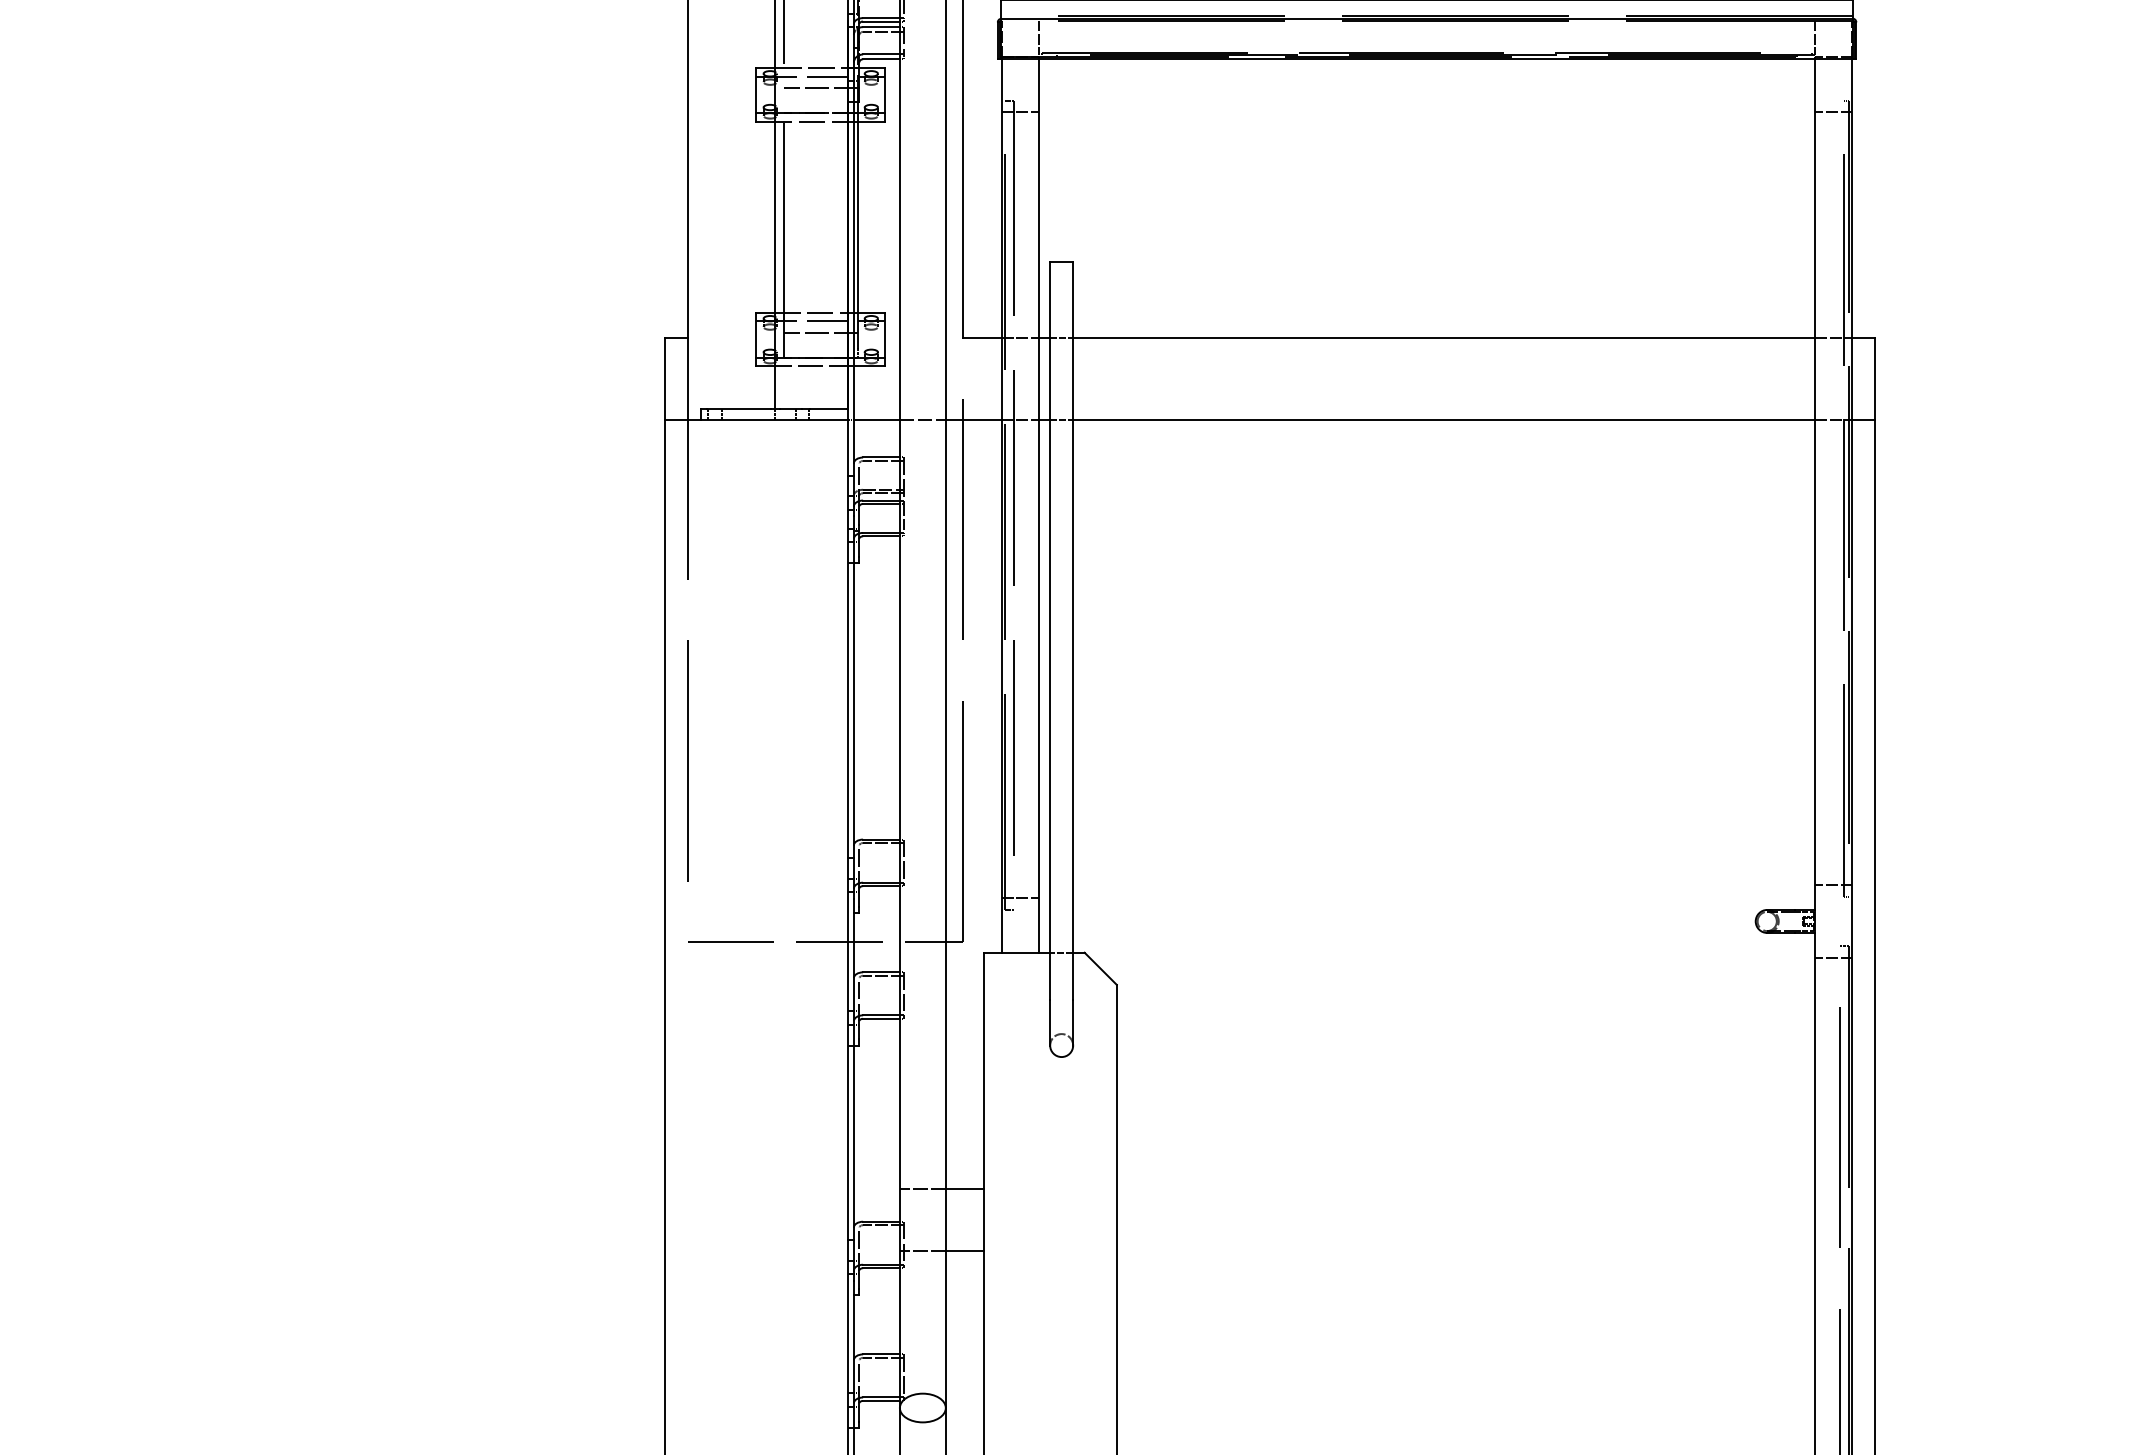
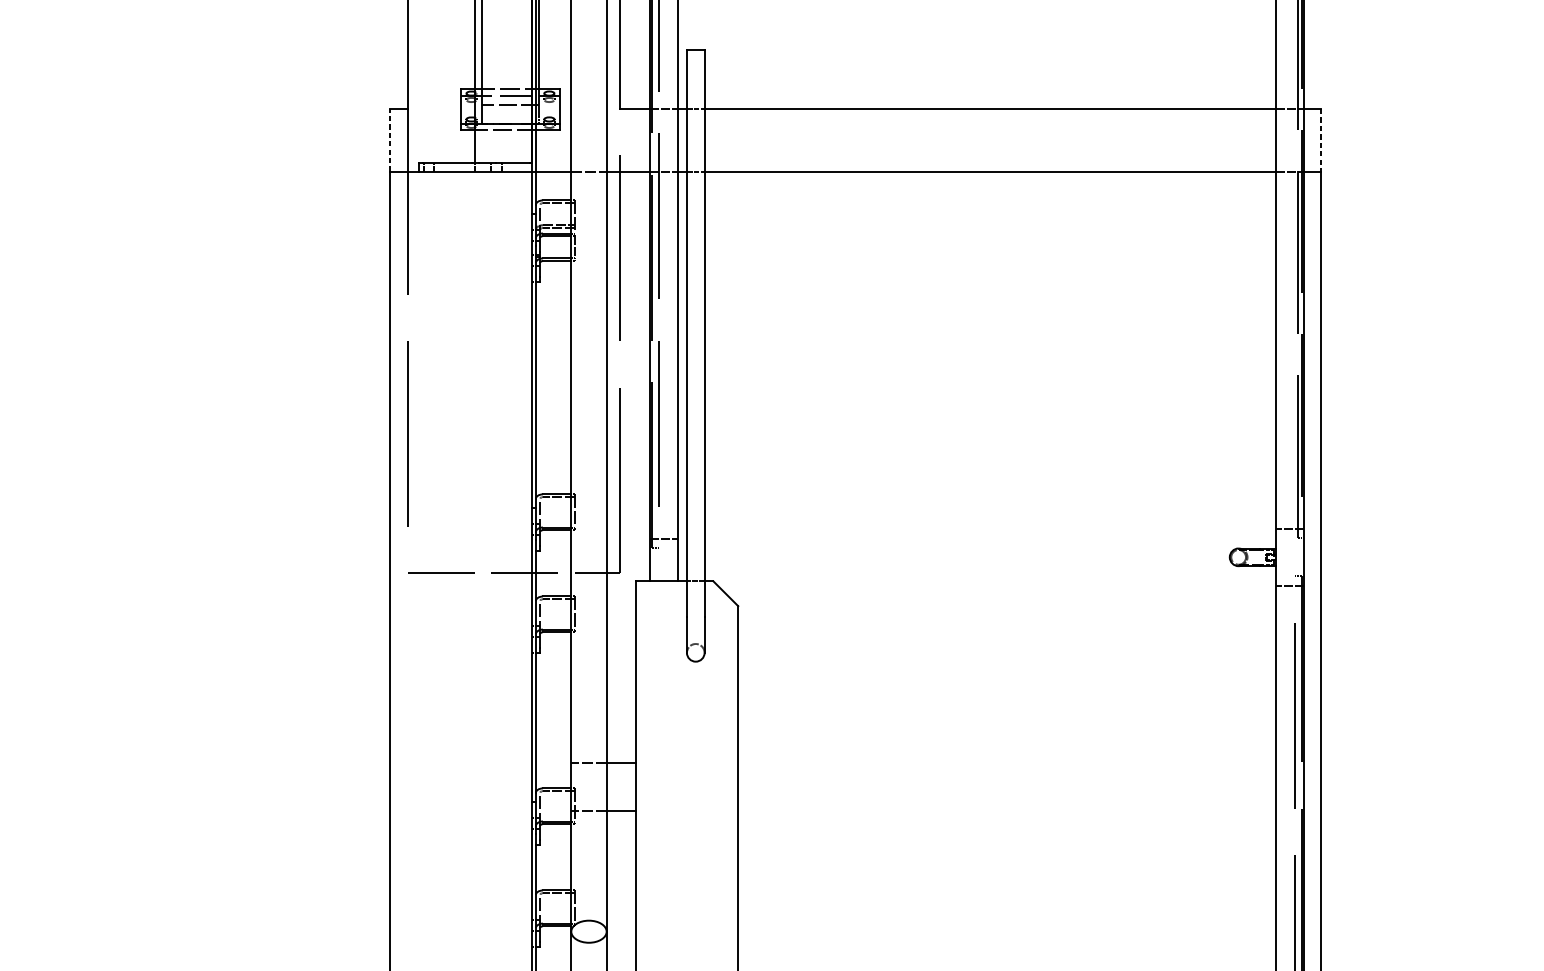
line: (664, 379) -> (390, 140), solid -> dashed
line: (1874, 379) -> (1321, 140), solid -> dashed

